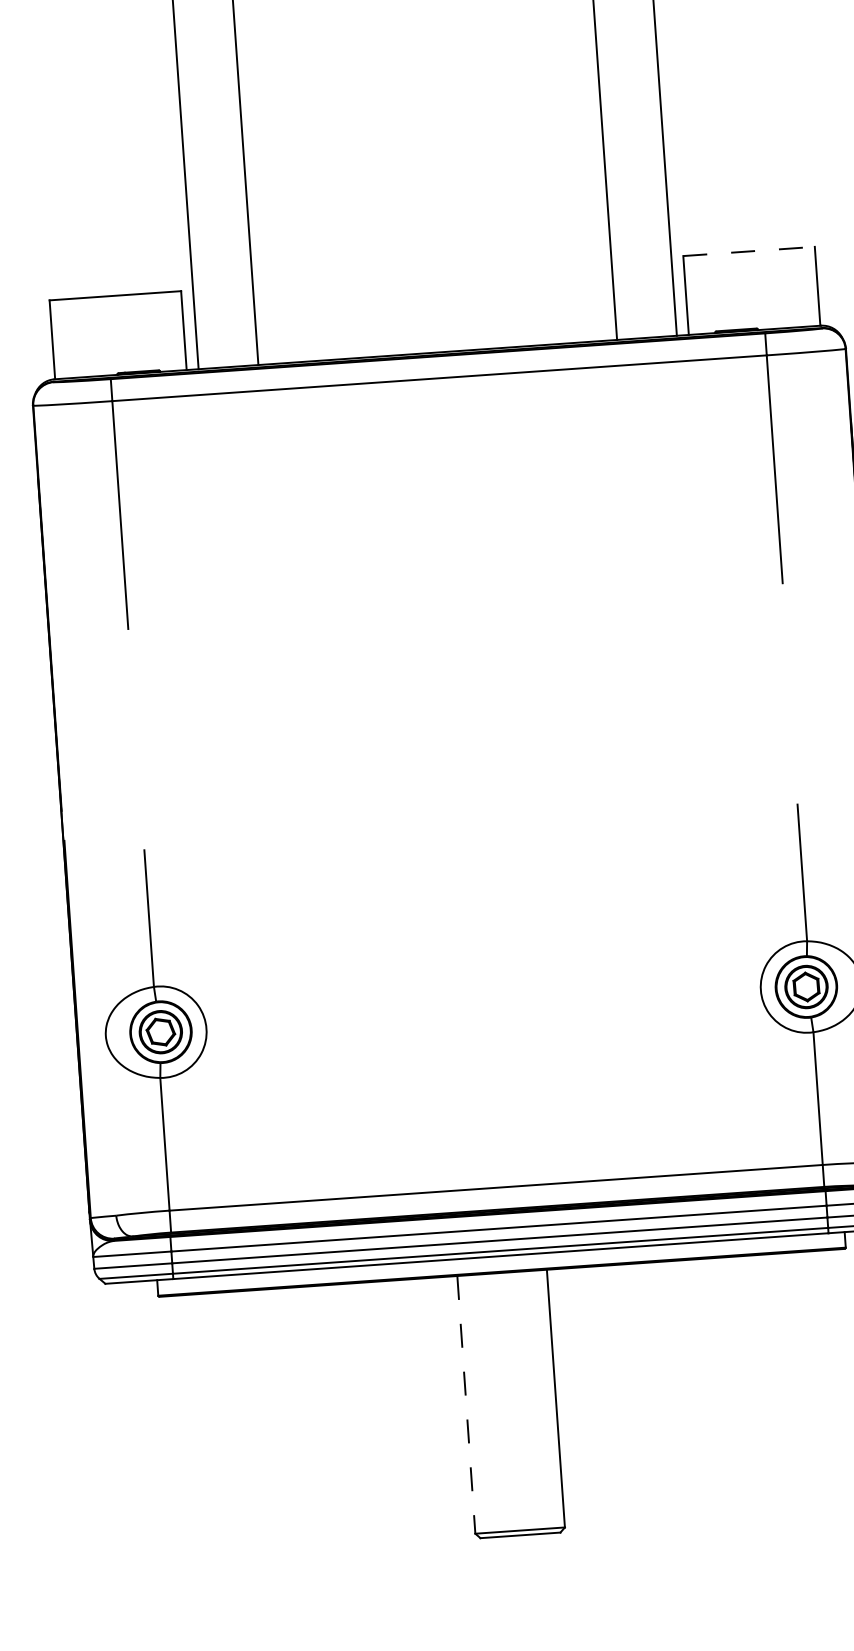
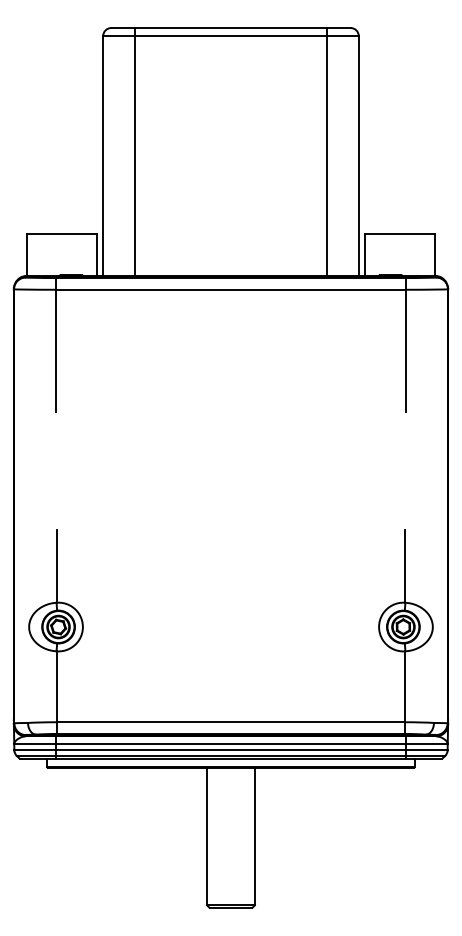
line: (749, 250) -> (400, 233), dashed -> solid
line: (467, 1404) -> (207, 836), dashed -> solid

